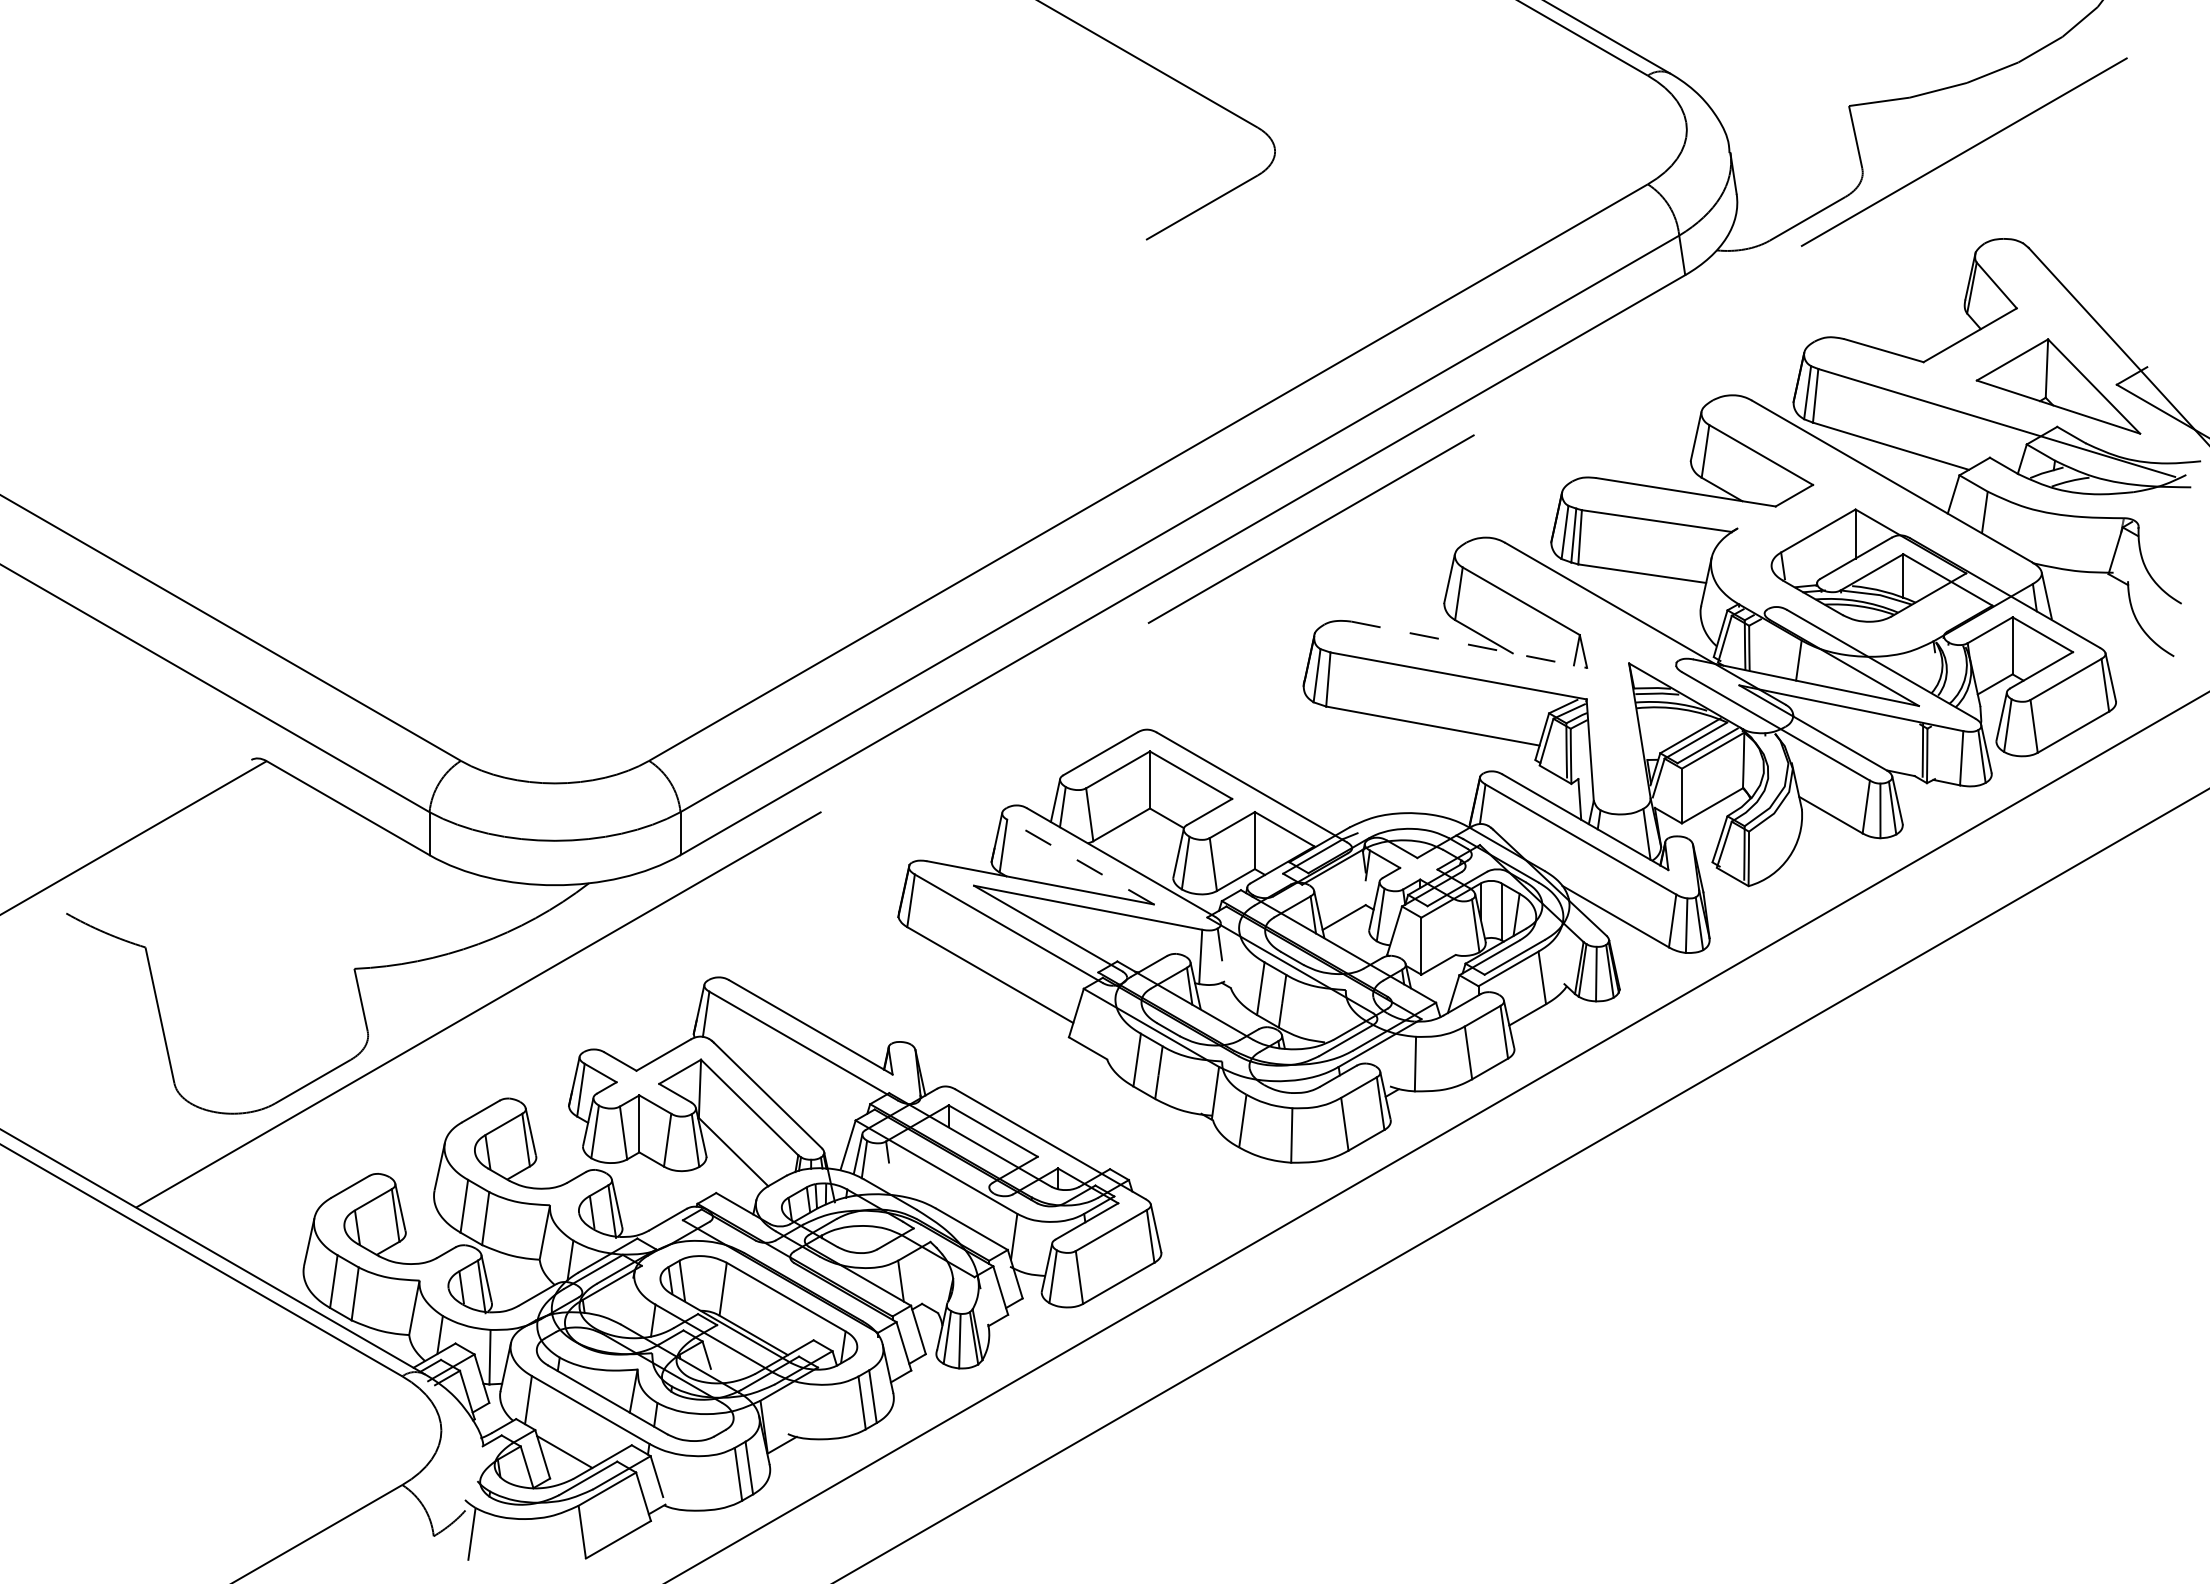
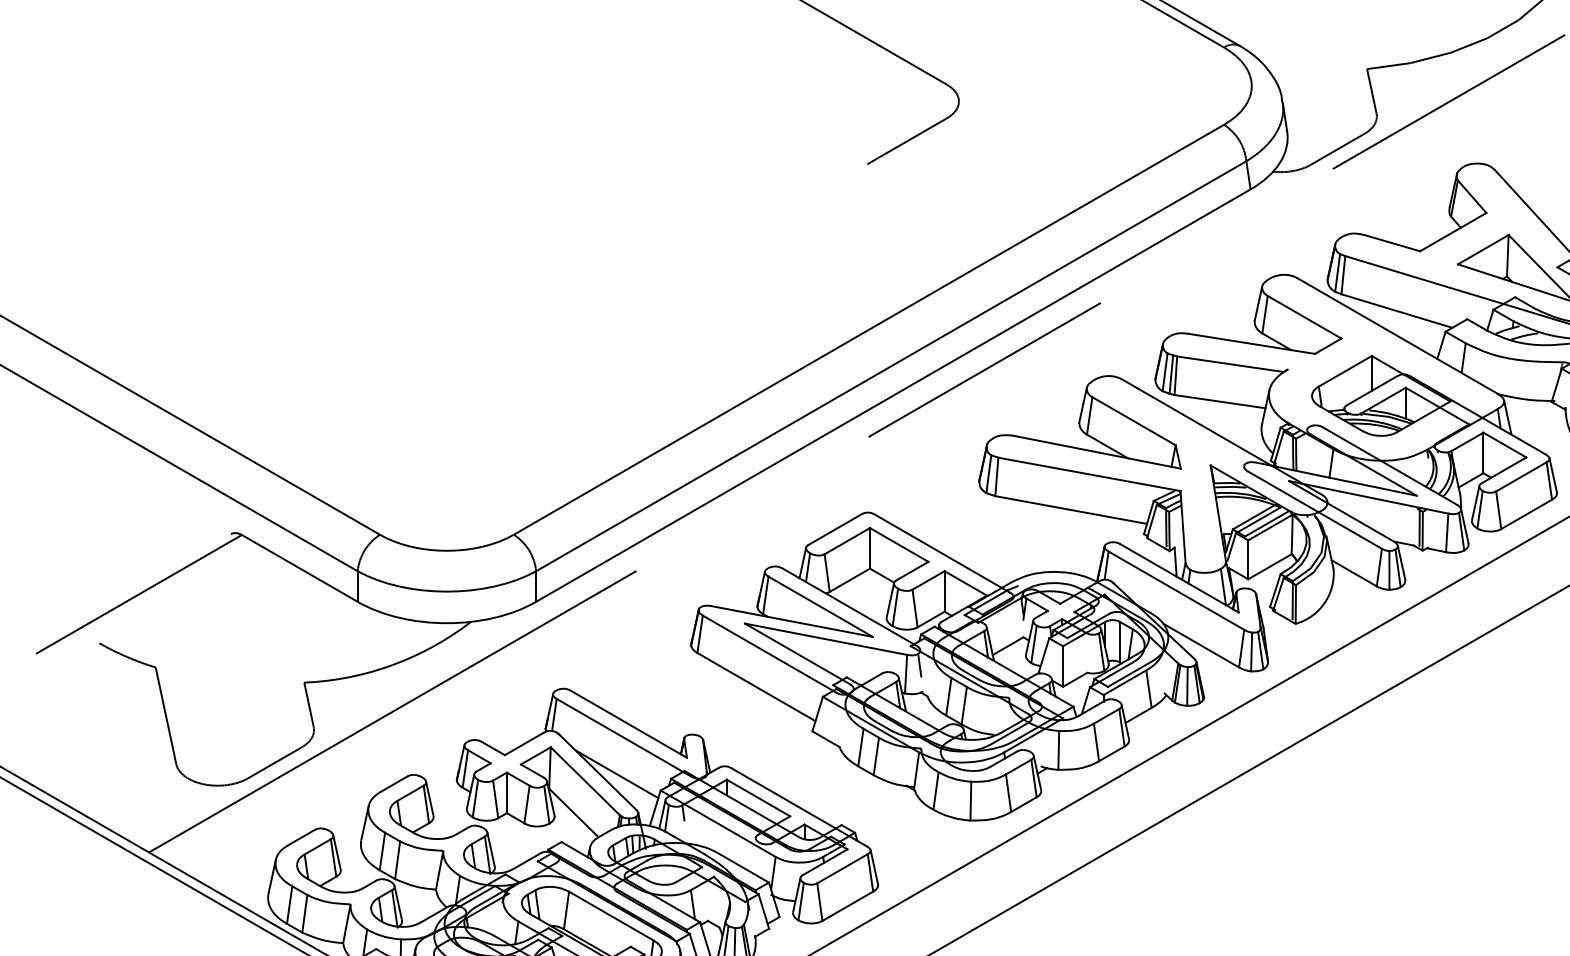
line: (1469, 644) -> (1097, 452), dashed -> solid
line: (1080, 862) -> (820, 607), dashed -> solid
line: (793, 1097) -> (616, 774), added

